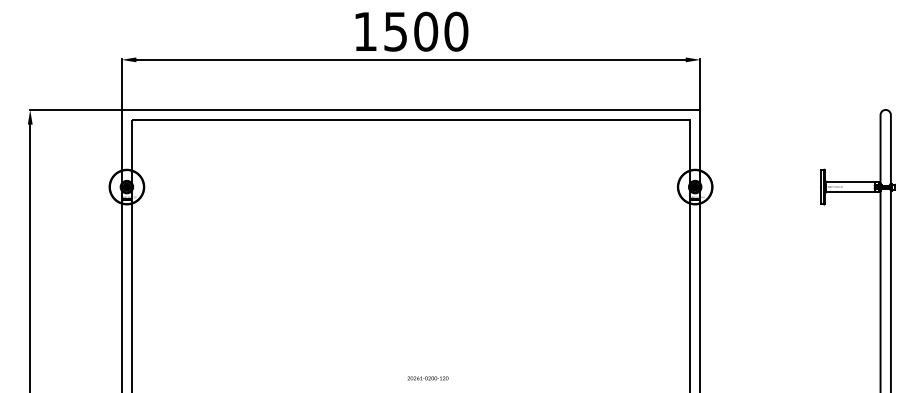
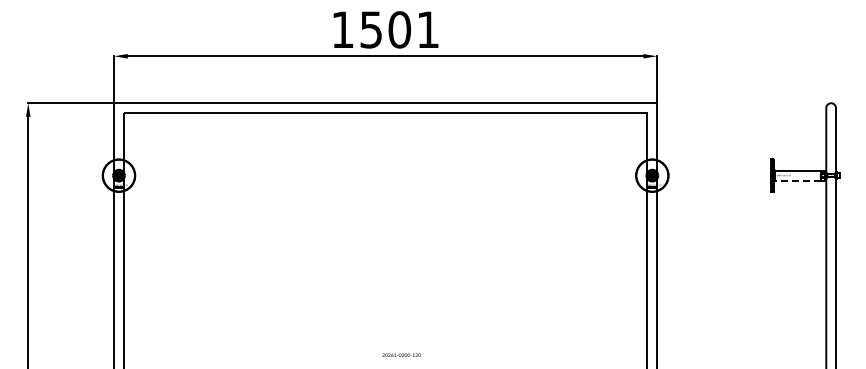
text: (456, 31) -> (428, 29), 1500 -> 1501
line: (850, 192) -> (798, 180), solid -> dashed

